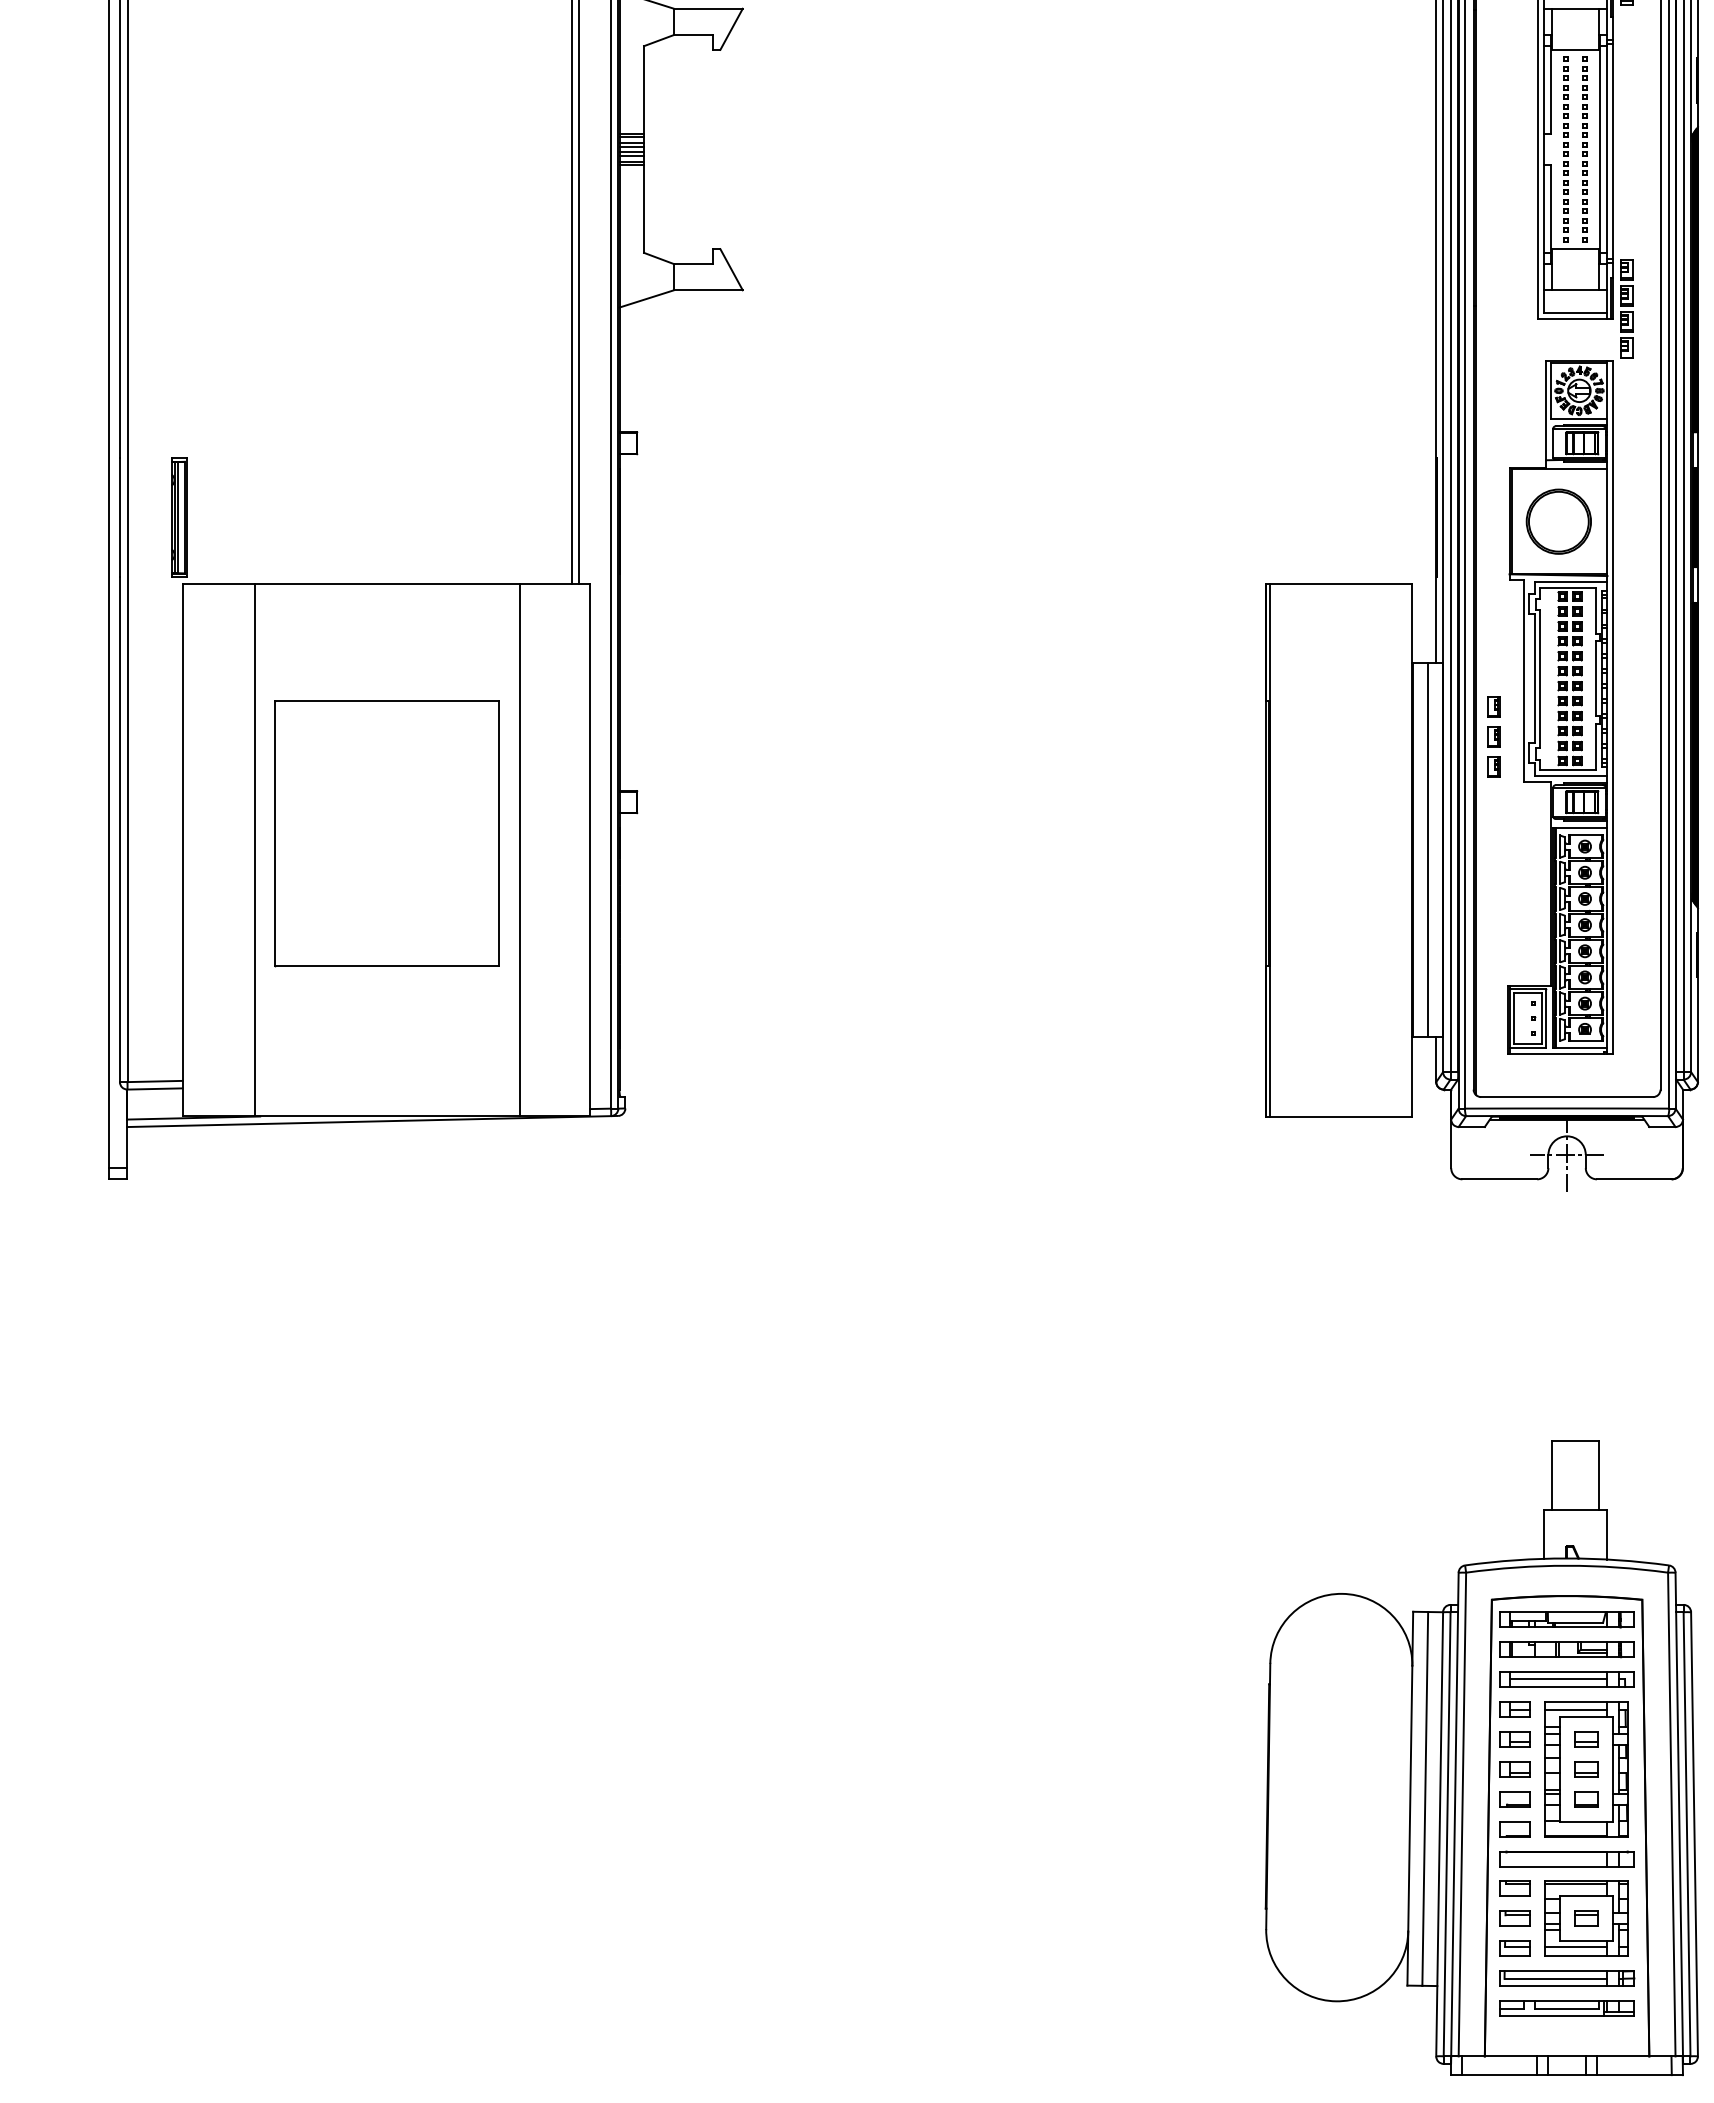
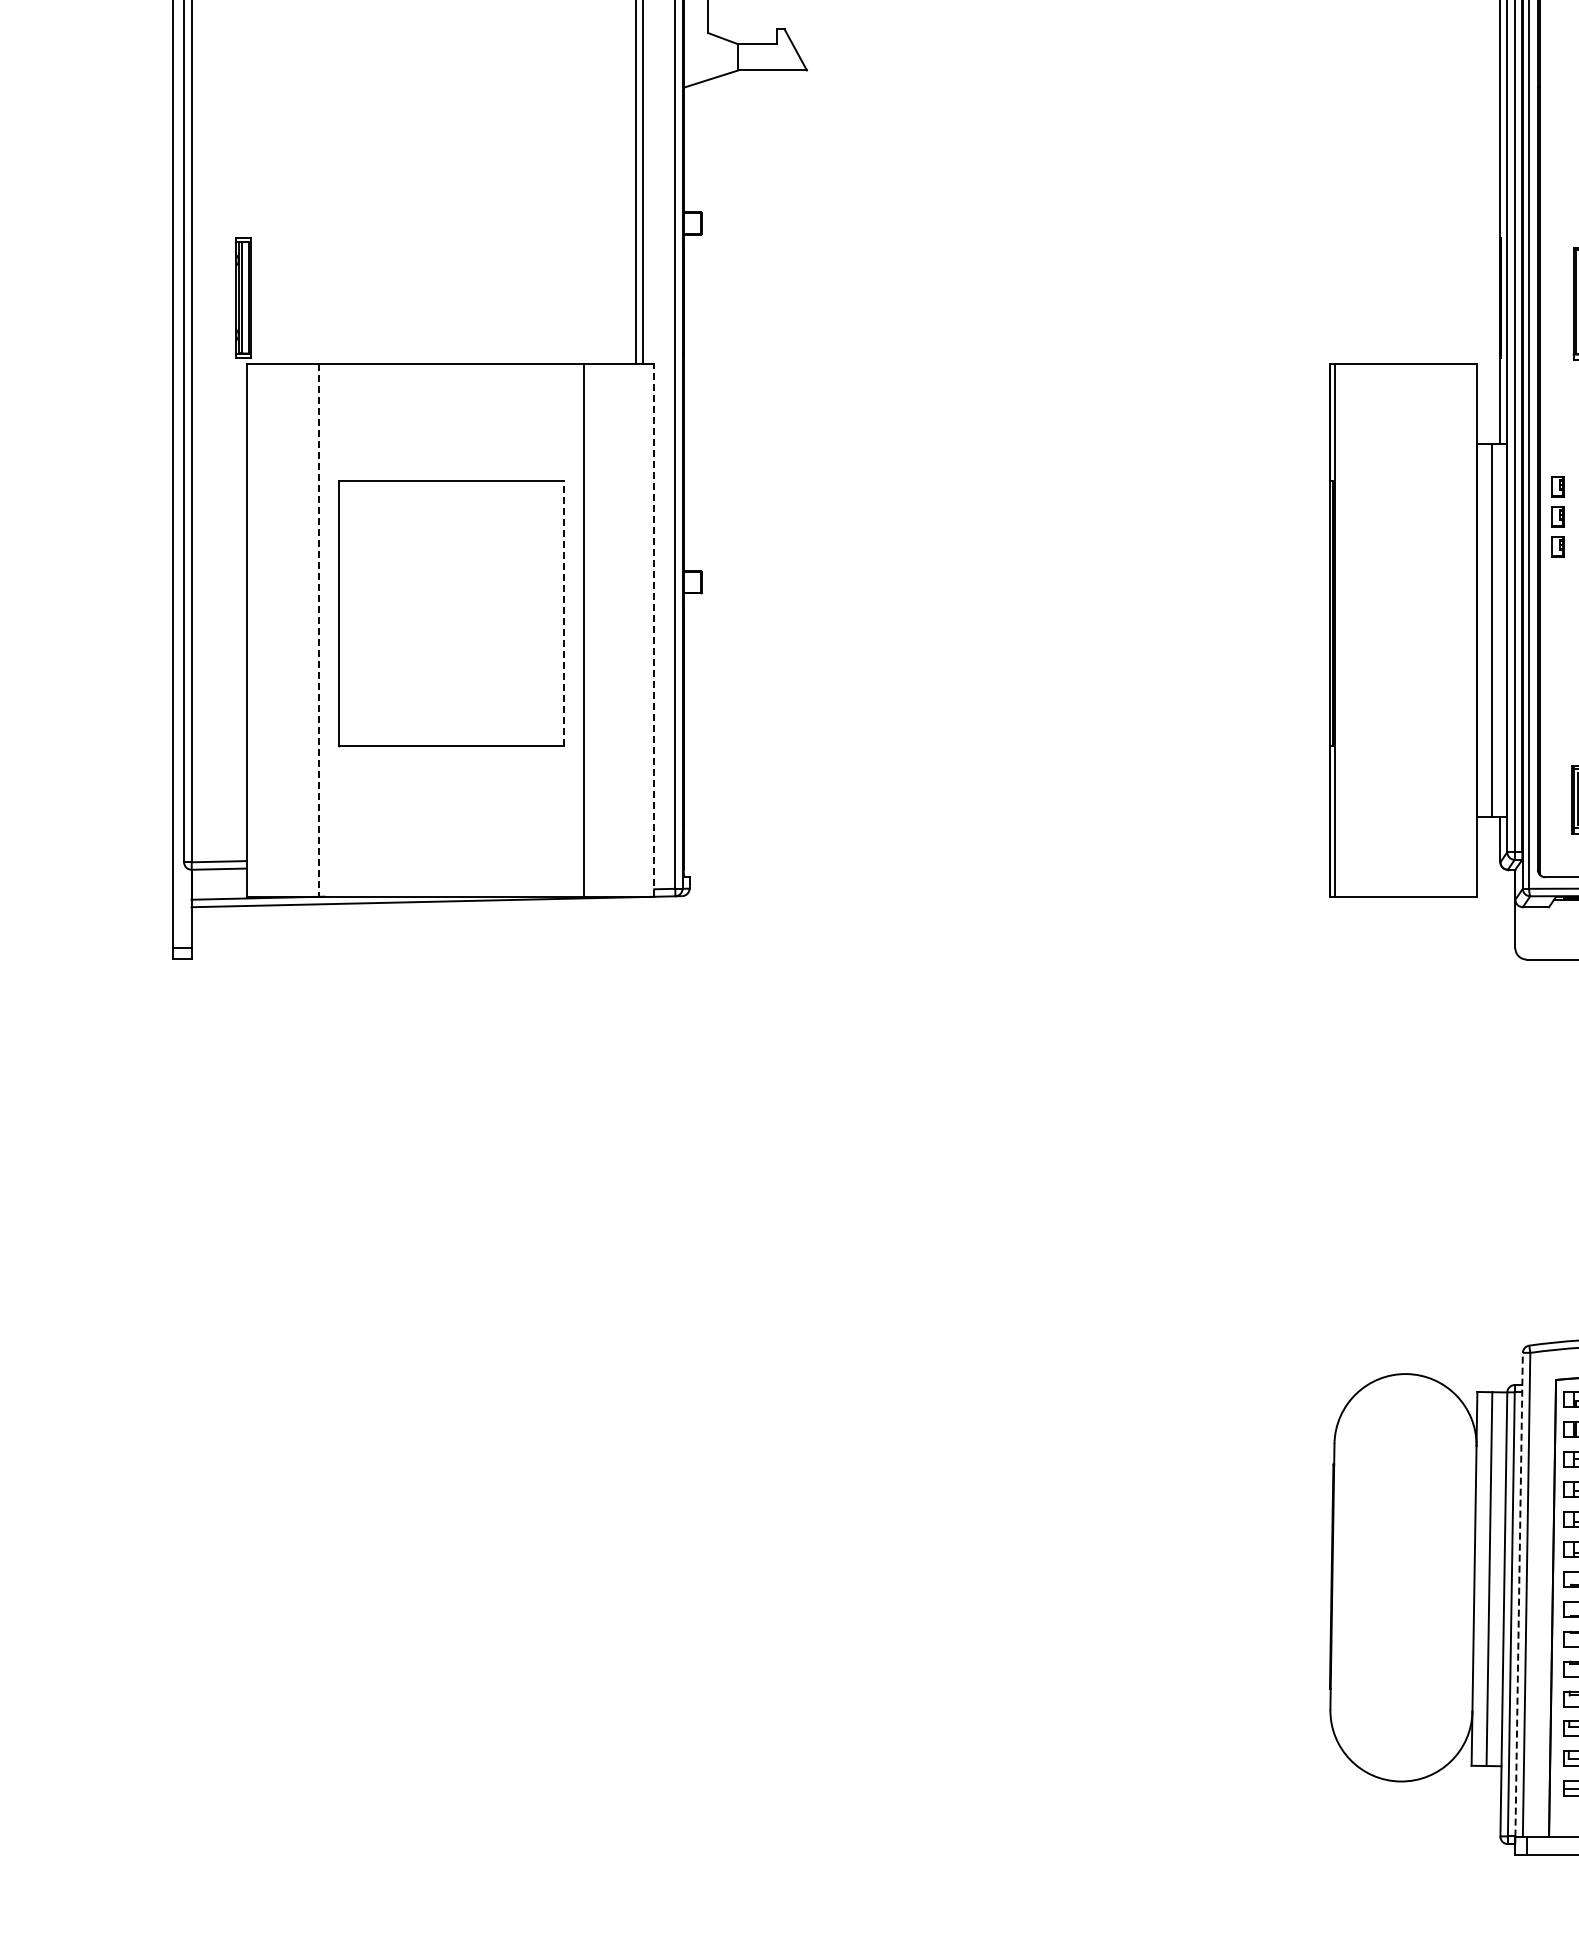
line: (499, 833) -> (563, 613), solid -> dashed
line: (590, 849) -> (654, 629), solid -> dashed
line: (254, 850) -> (318, 630), solid -> dashed
line: (1454, 1814) -> (1518, 1594), solid -> dashed

